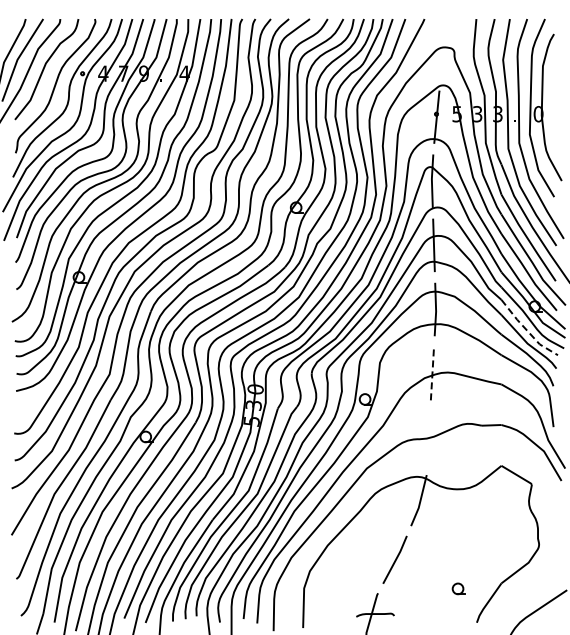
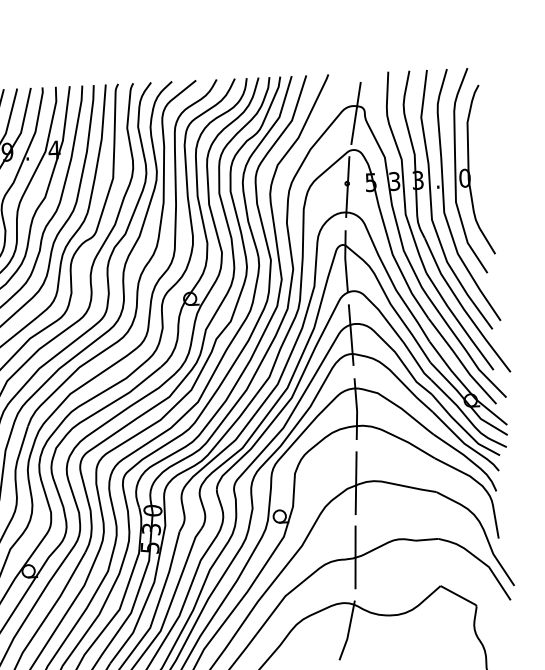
line: (446, 53) -> (355, 113), added
line: (527, 330) -> (463, 428), dashed -> solid
line: (432, 373) -> (356, 483), dashed -> solid
line: (428, 437) -> (354, 557), added

